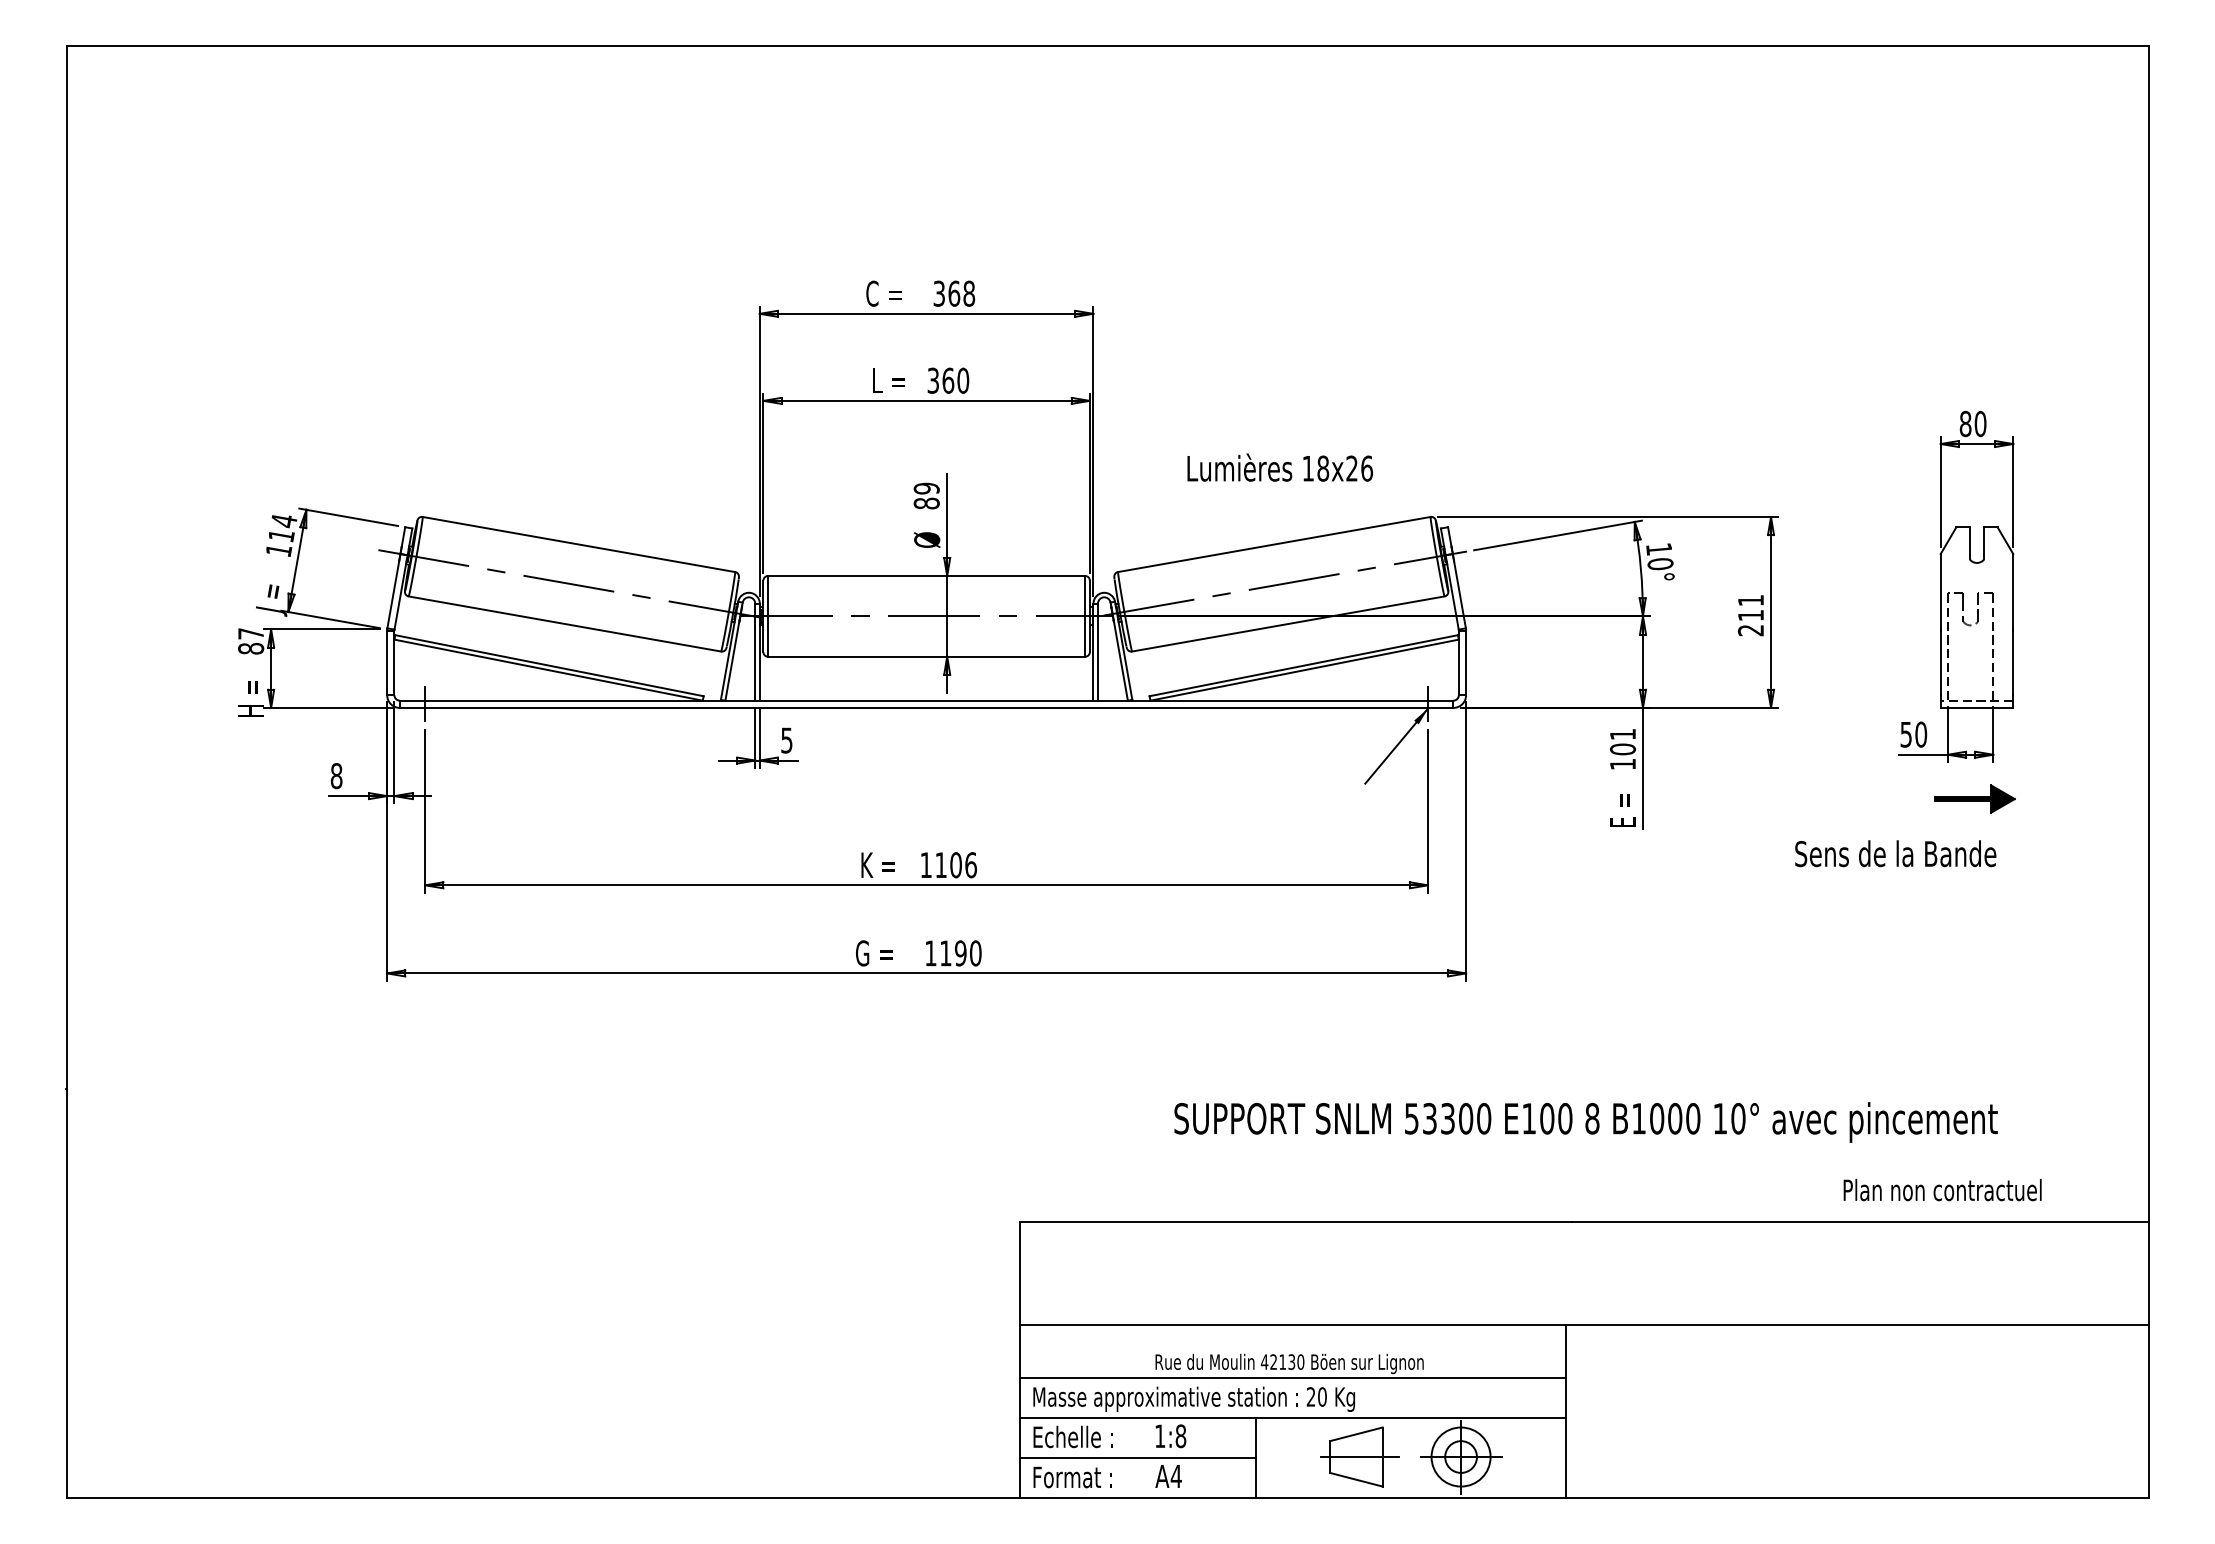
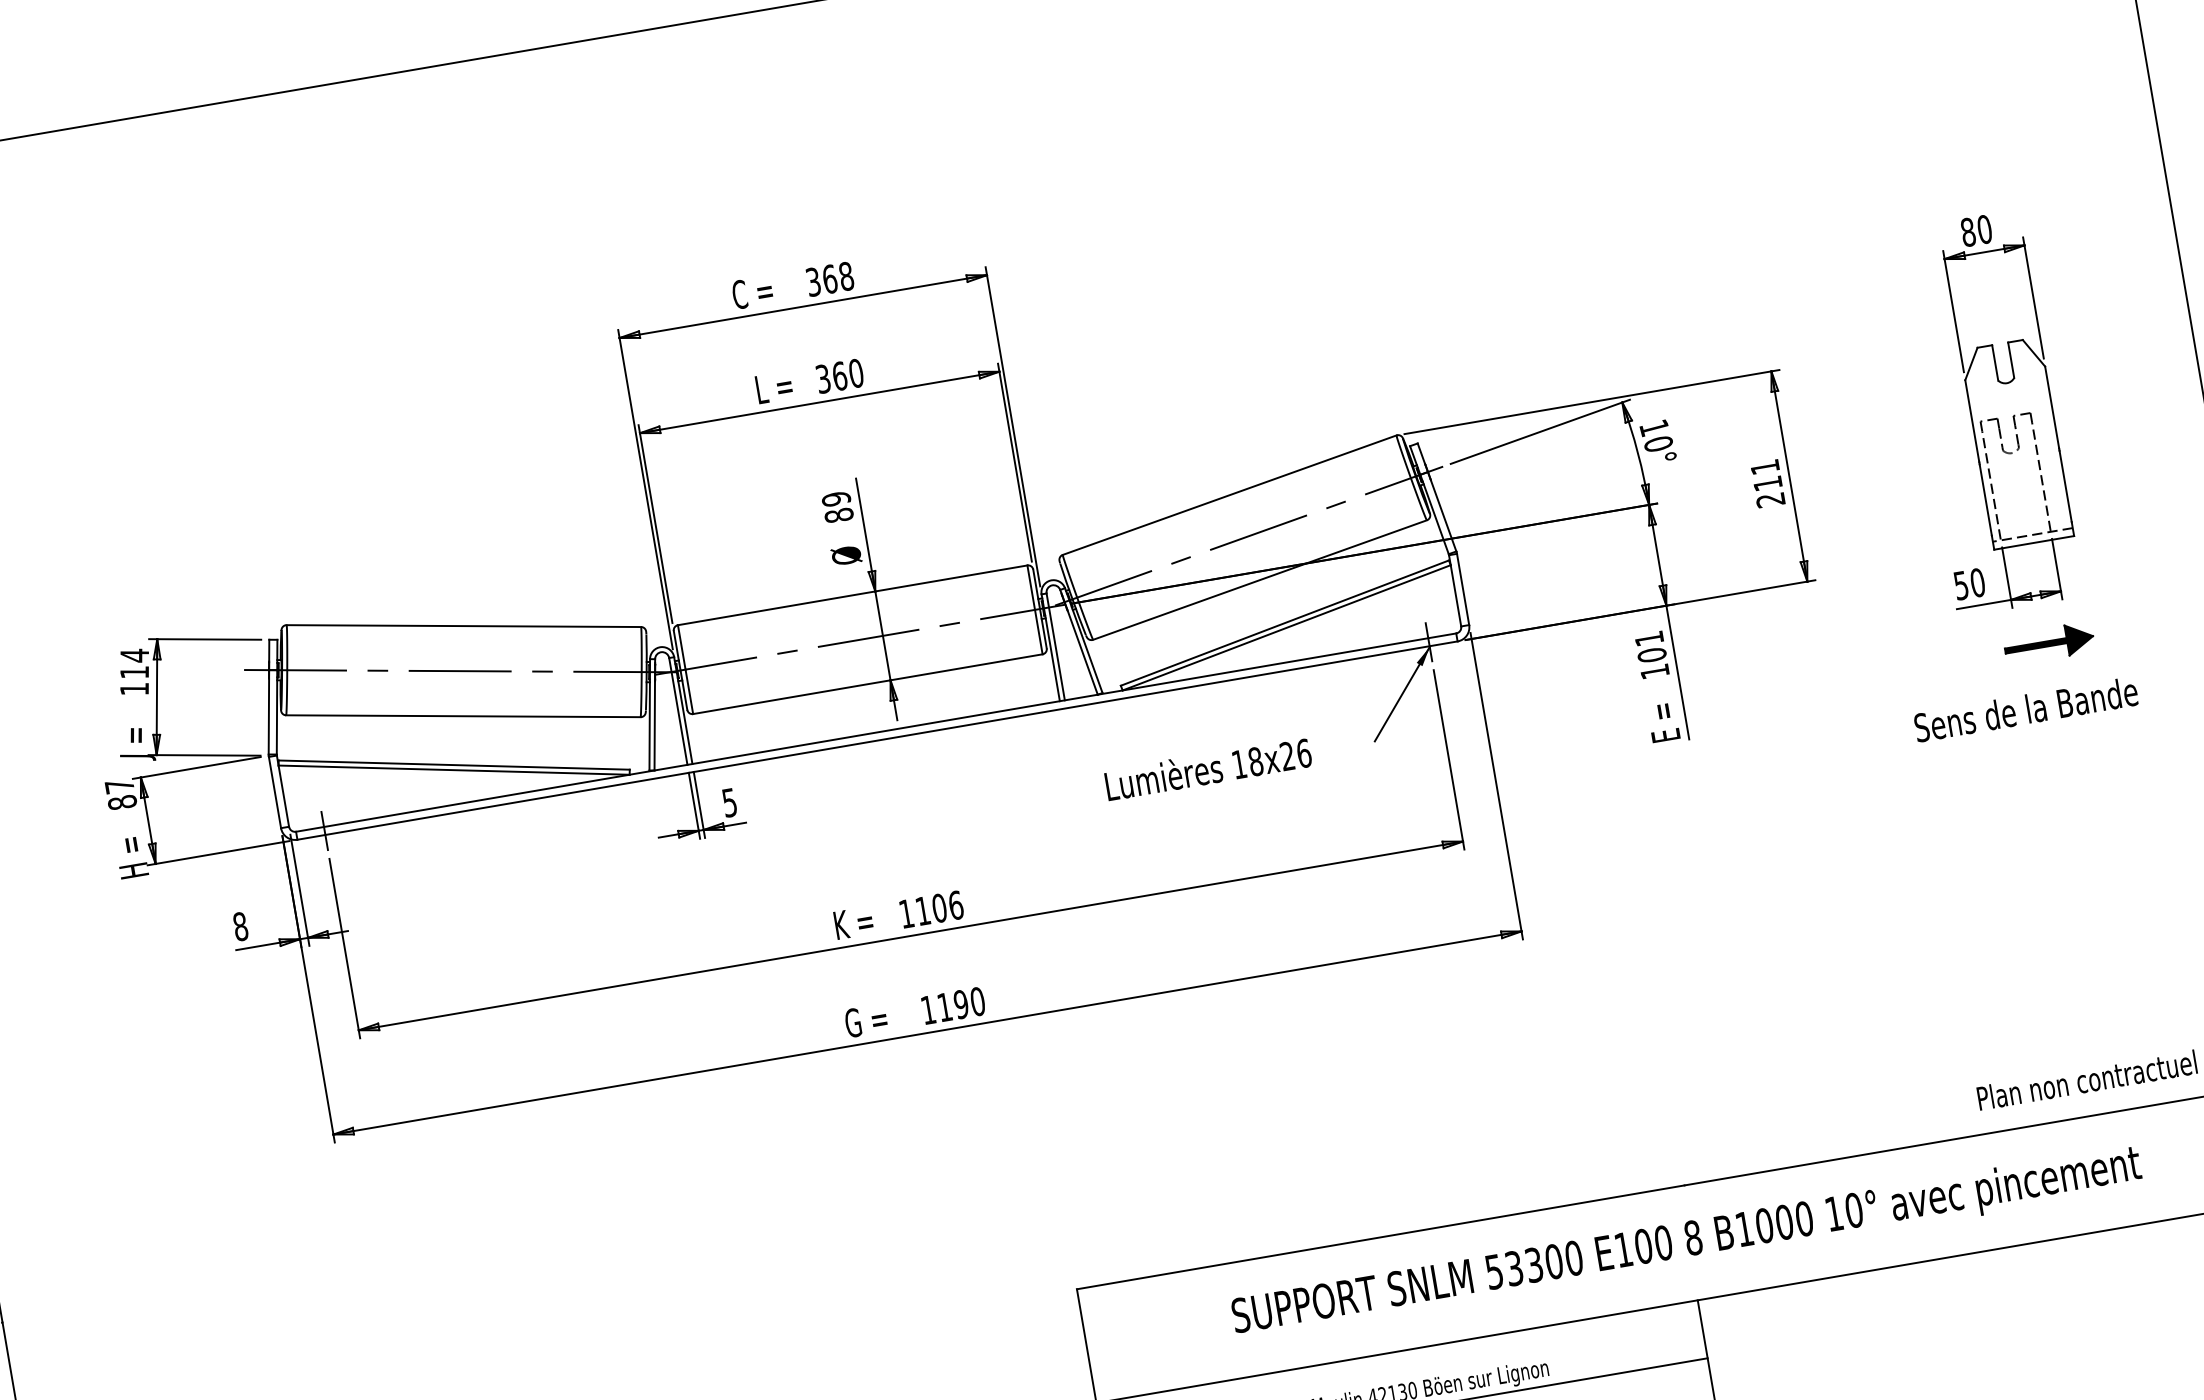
text: (1279, 467) -> (1207, 768), moved
text: (1895, 853) -> (2025, 709), moved
text: (1585, 1122) -> (1686, 1243), moved

